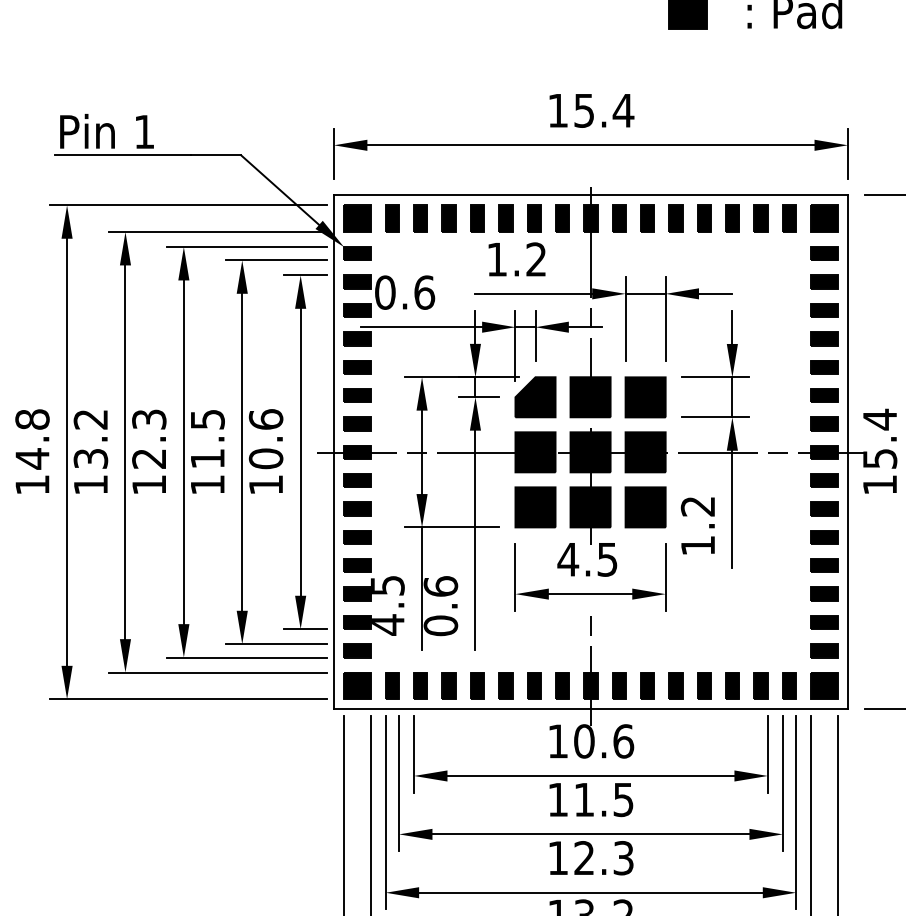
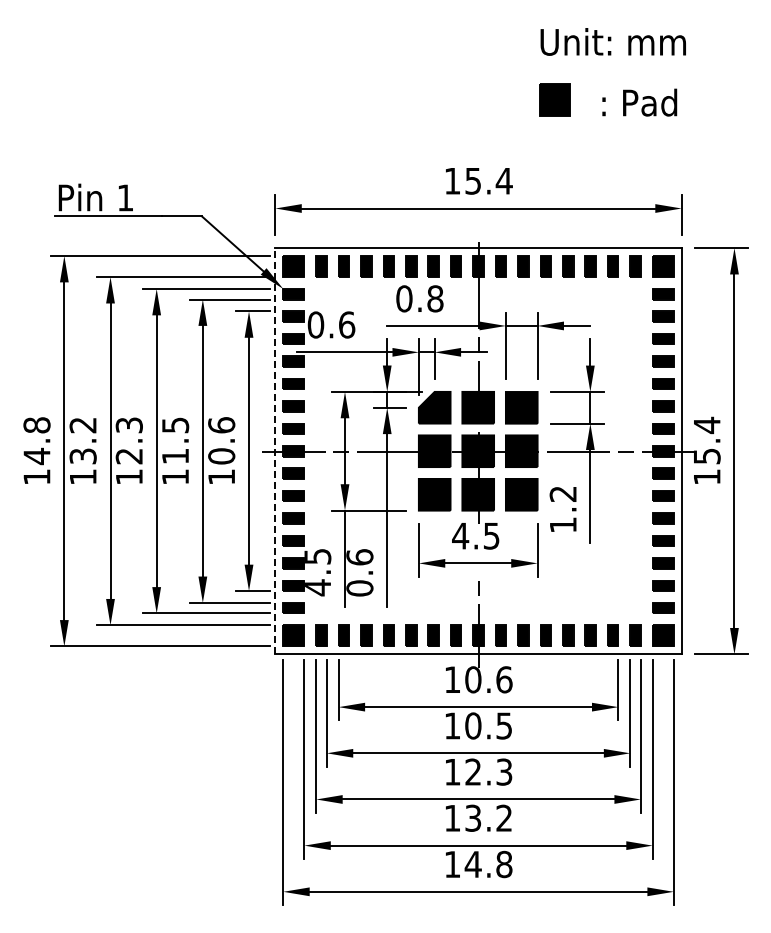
text: (516, 259) -> (419, 298), 1.2 -> 0.8
line: (334, 451) -> (275, 450), solid -> dashed
text: (584, 799) -> (473, 725), 11.5 -> 10.5

